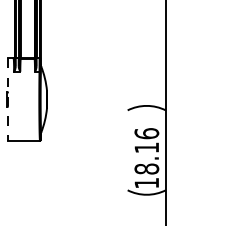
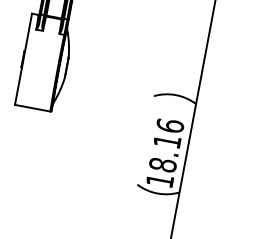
line: (7, 100) -> (22, 60), dashed -> solid

